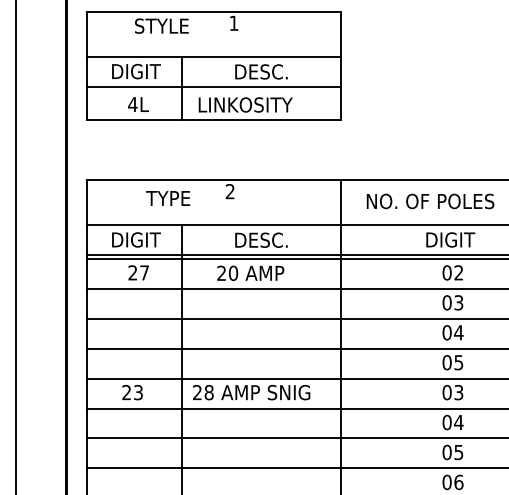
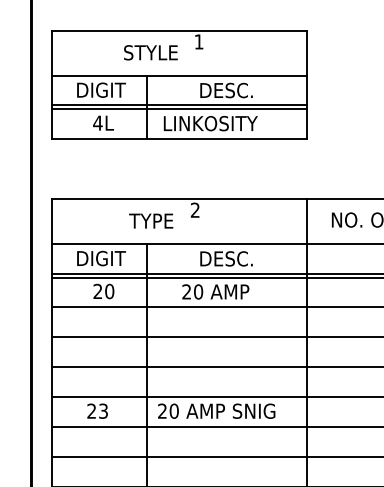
text: (161, 25) -> (150, 52), moved
line: (214, 90) -> (179, 109), added
text: (168, 198) -> (151, 221), moved
text: (144, 272) -> (109, 291), 27 -> 20
text: (208, 392) -> (173, 411), 28 -> 20

